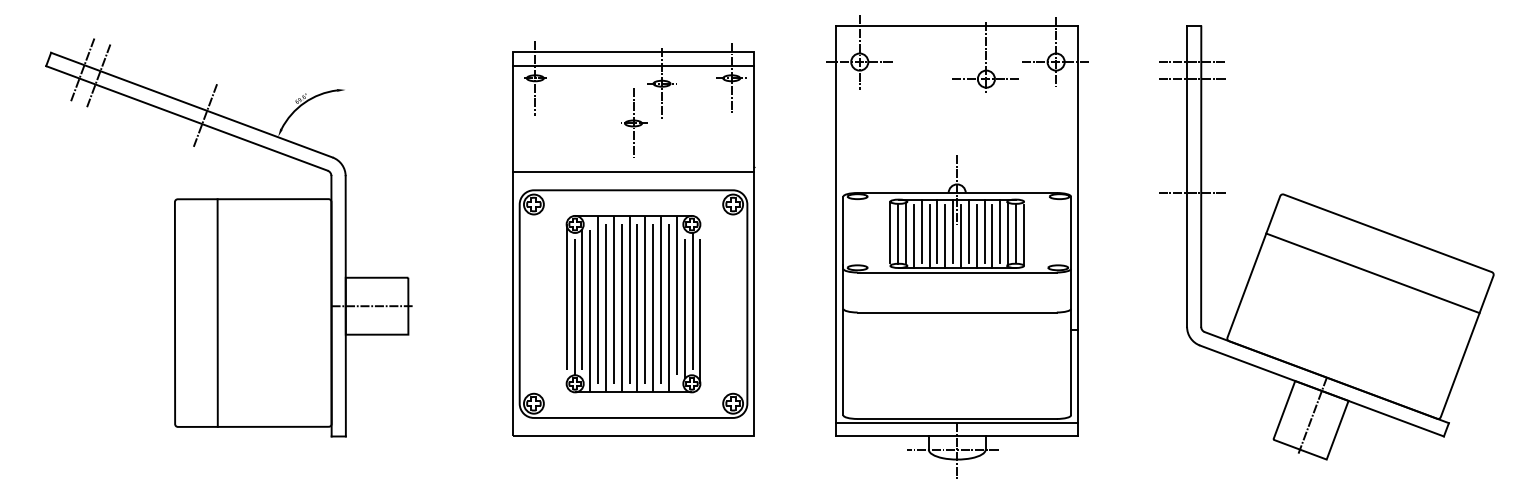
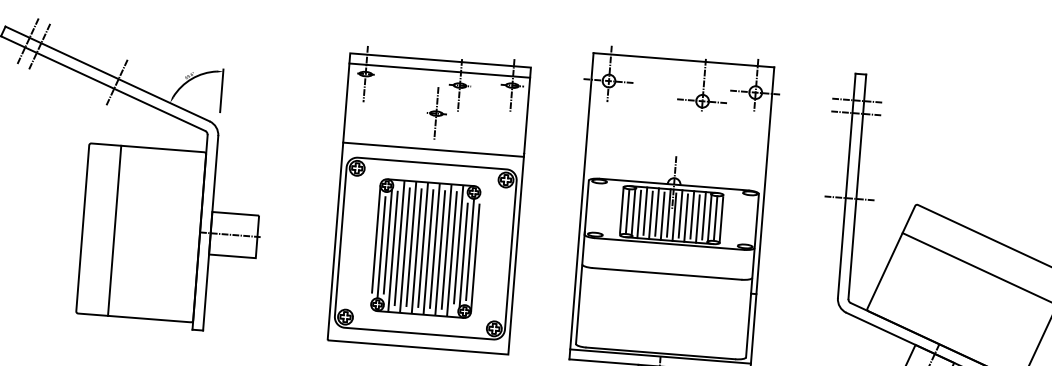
line: (345, 115) -> (221, 90), added

